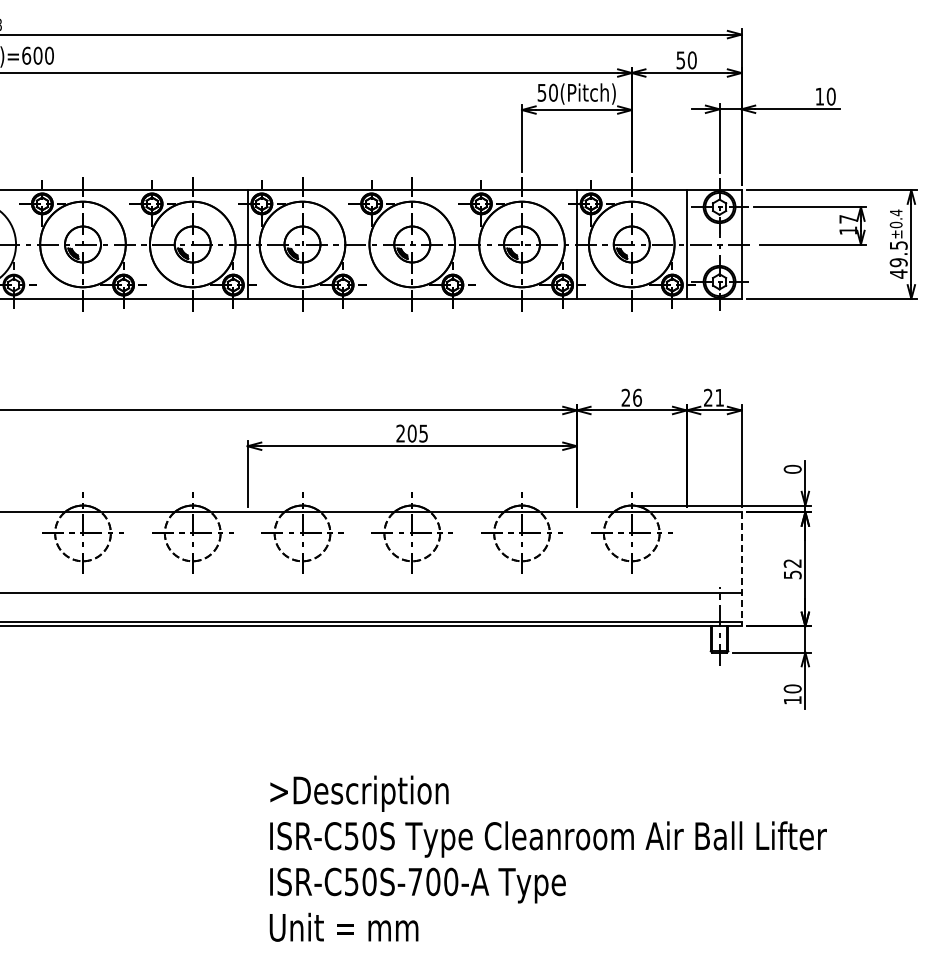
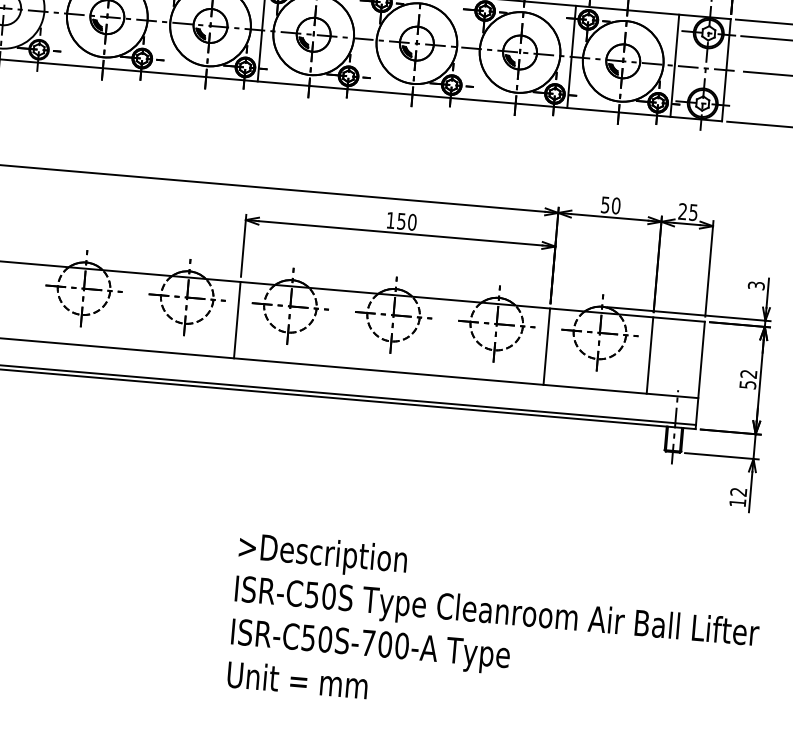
text: (631, 397) -> (610, 205), 26 -> 50
text: (719, 397) -> (693, 212), 21 -> 25
text: (412, 433) -> (401, 221), 205 -> 150
text: (792, 468) -> (756, 284), 0 -> 3
line: (247, 552) -> (237, 319), added
line: (576, 552) -> (546, 346), added
line: (686, 552) -> (649, 355), added
line: (741, 569) -> (700, 375), dashed -> solid
text: (792, 688) -> (738, 491), 10 -> 12

